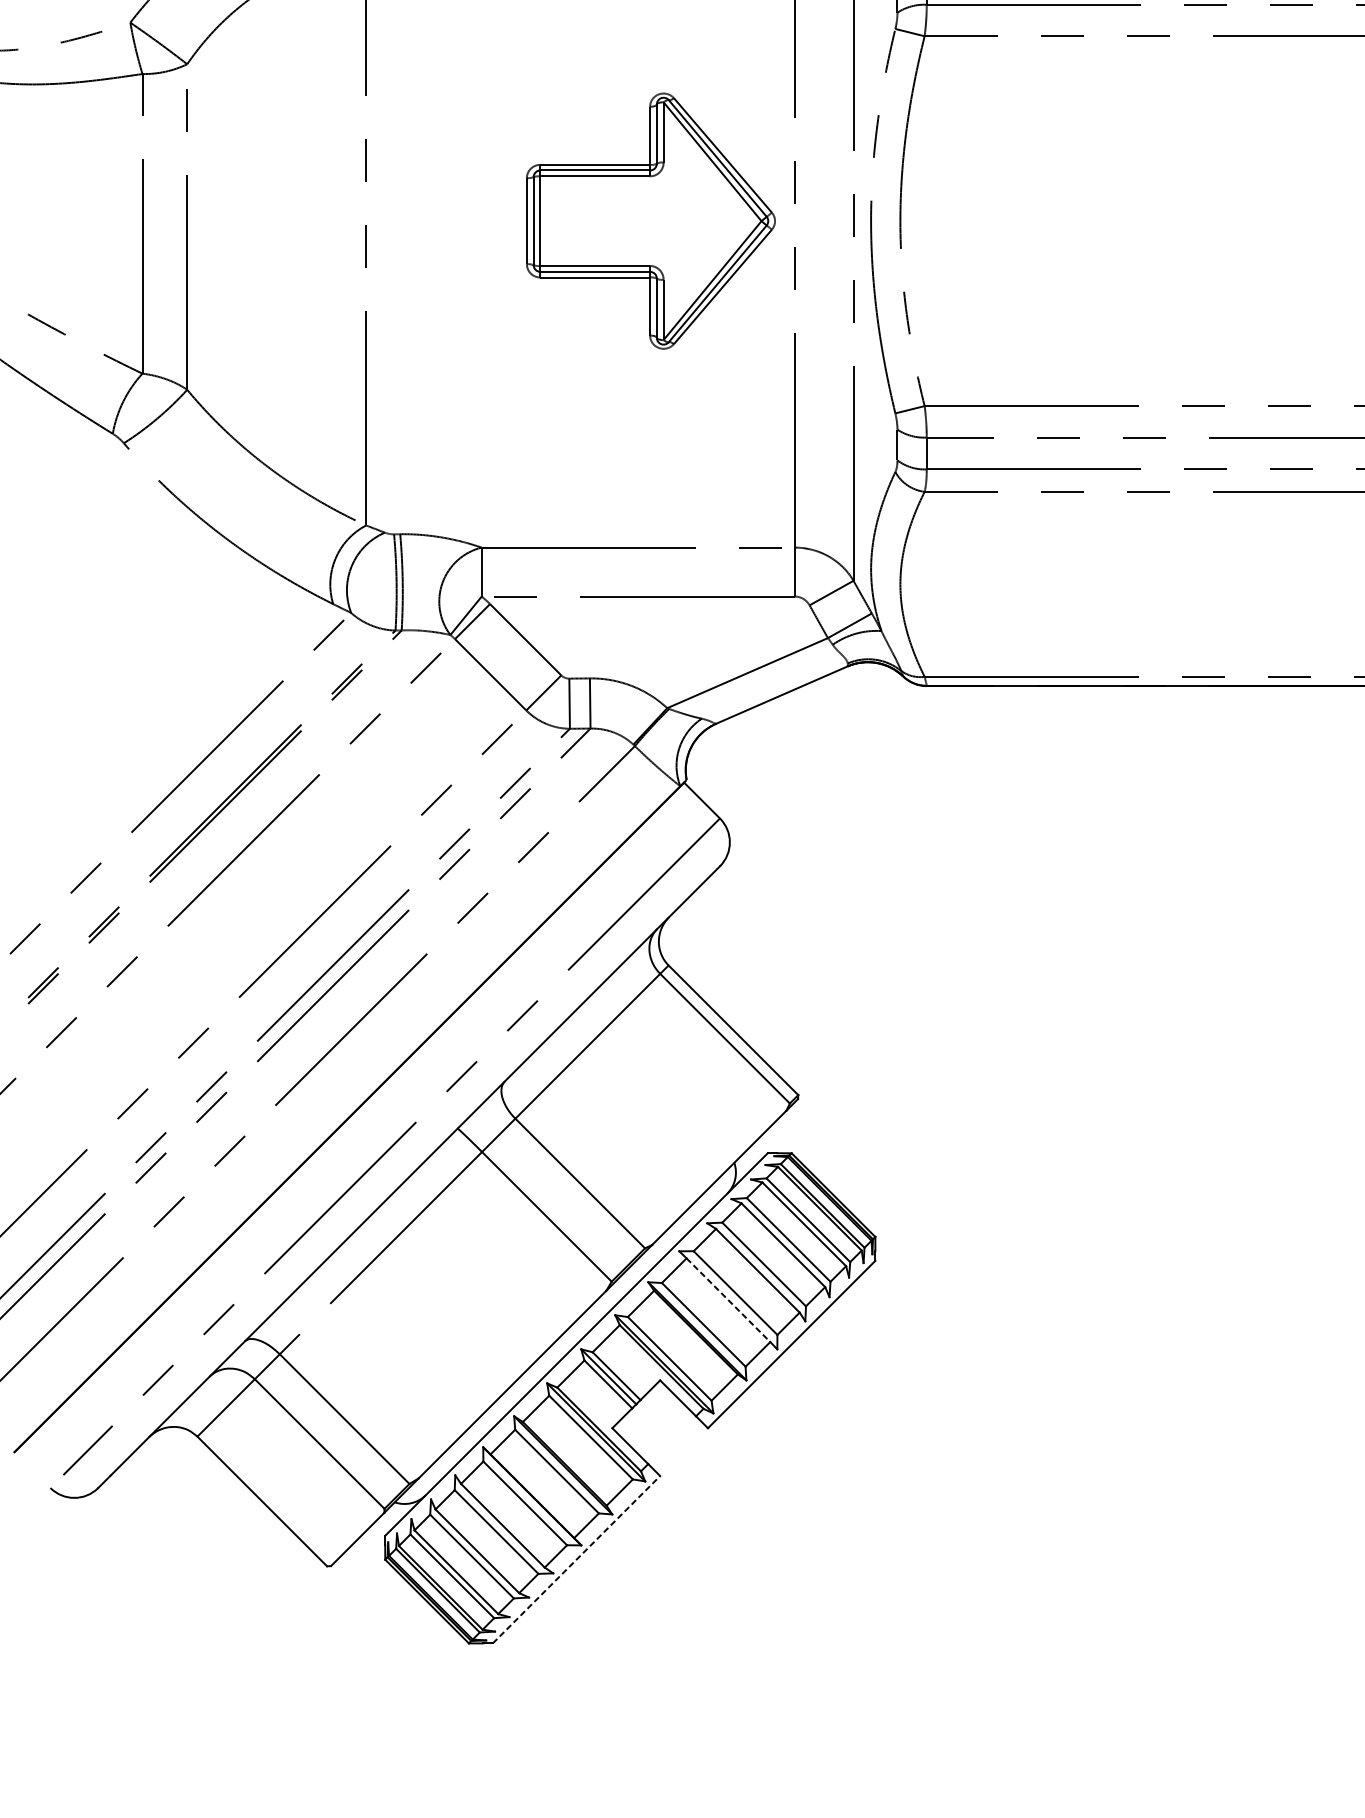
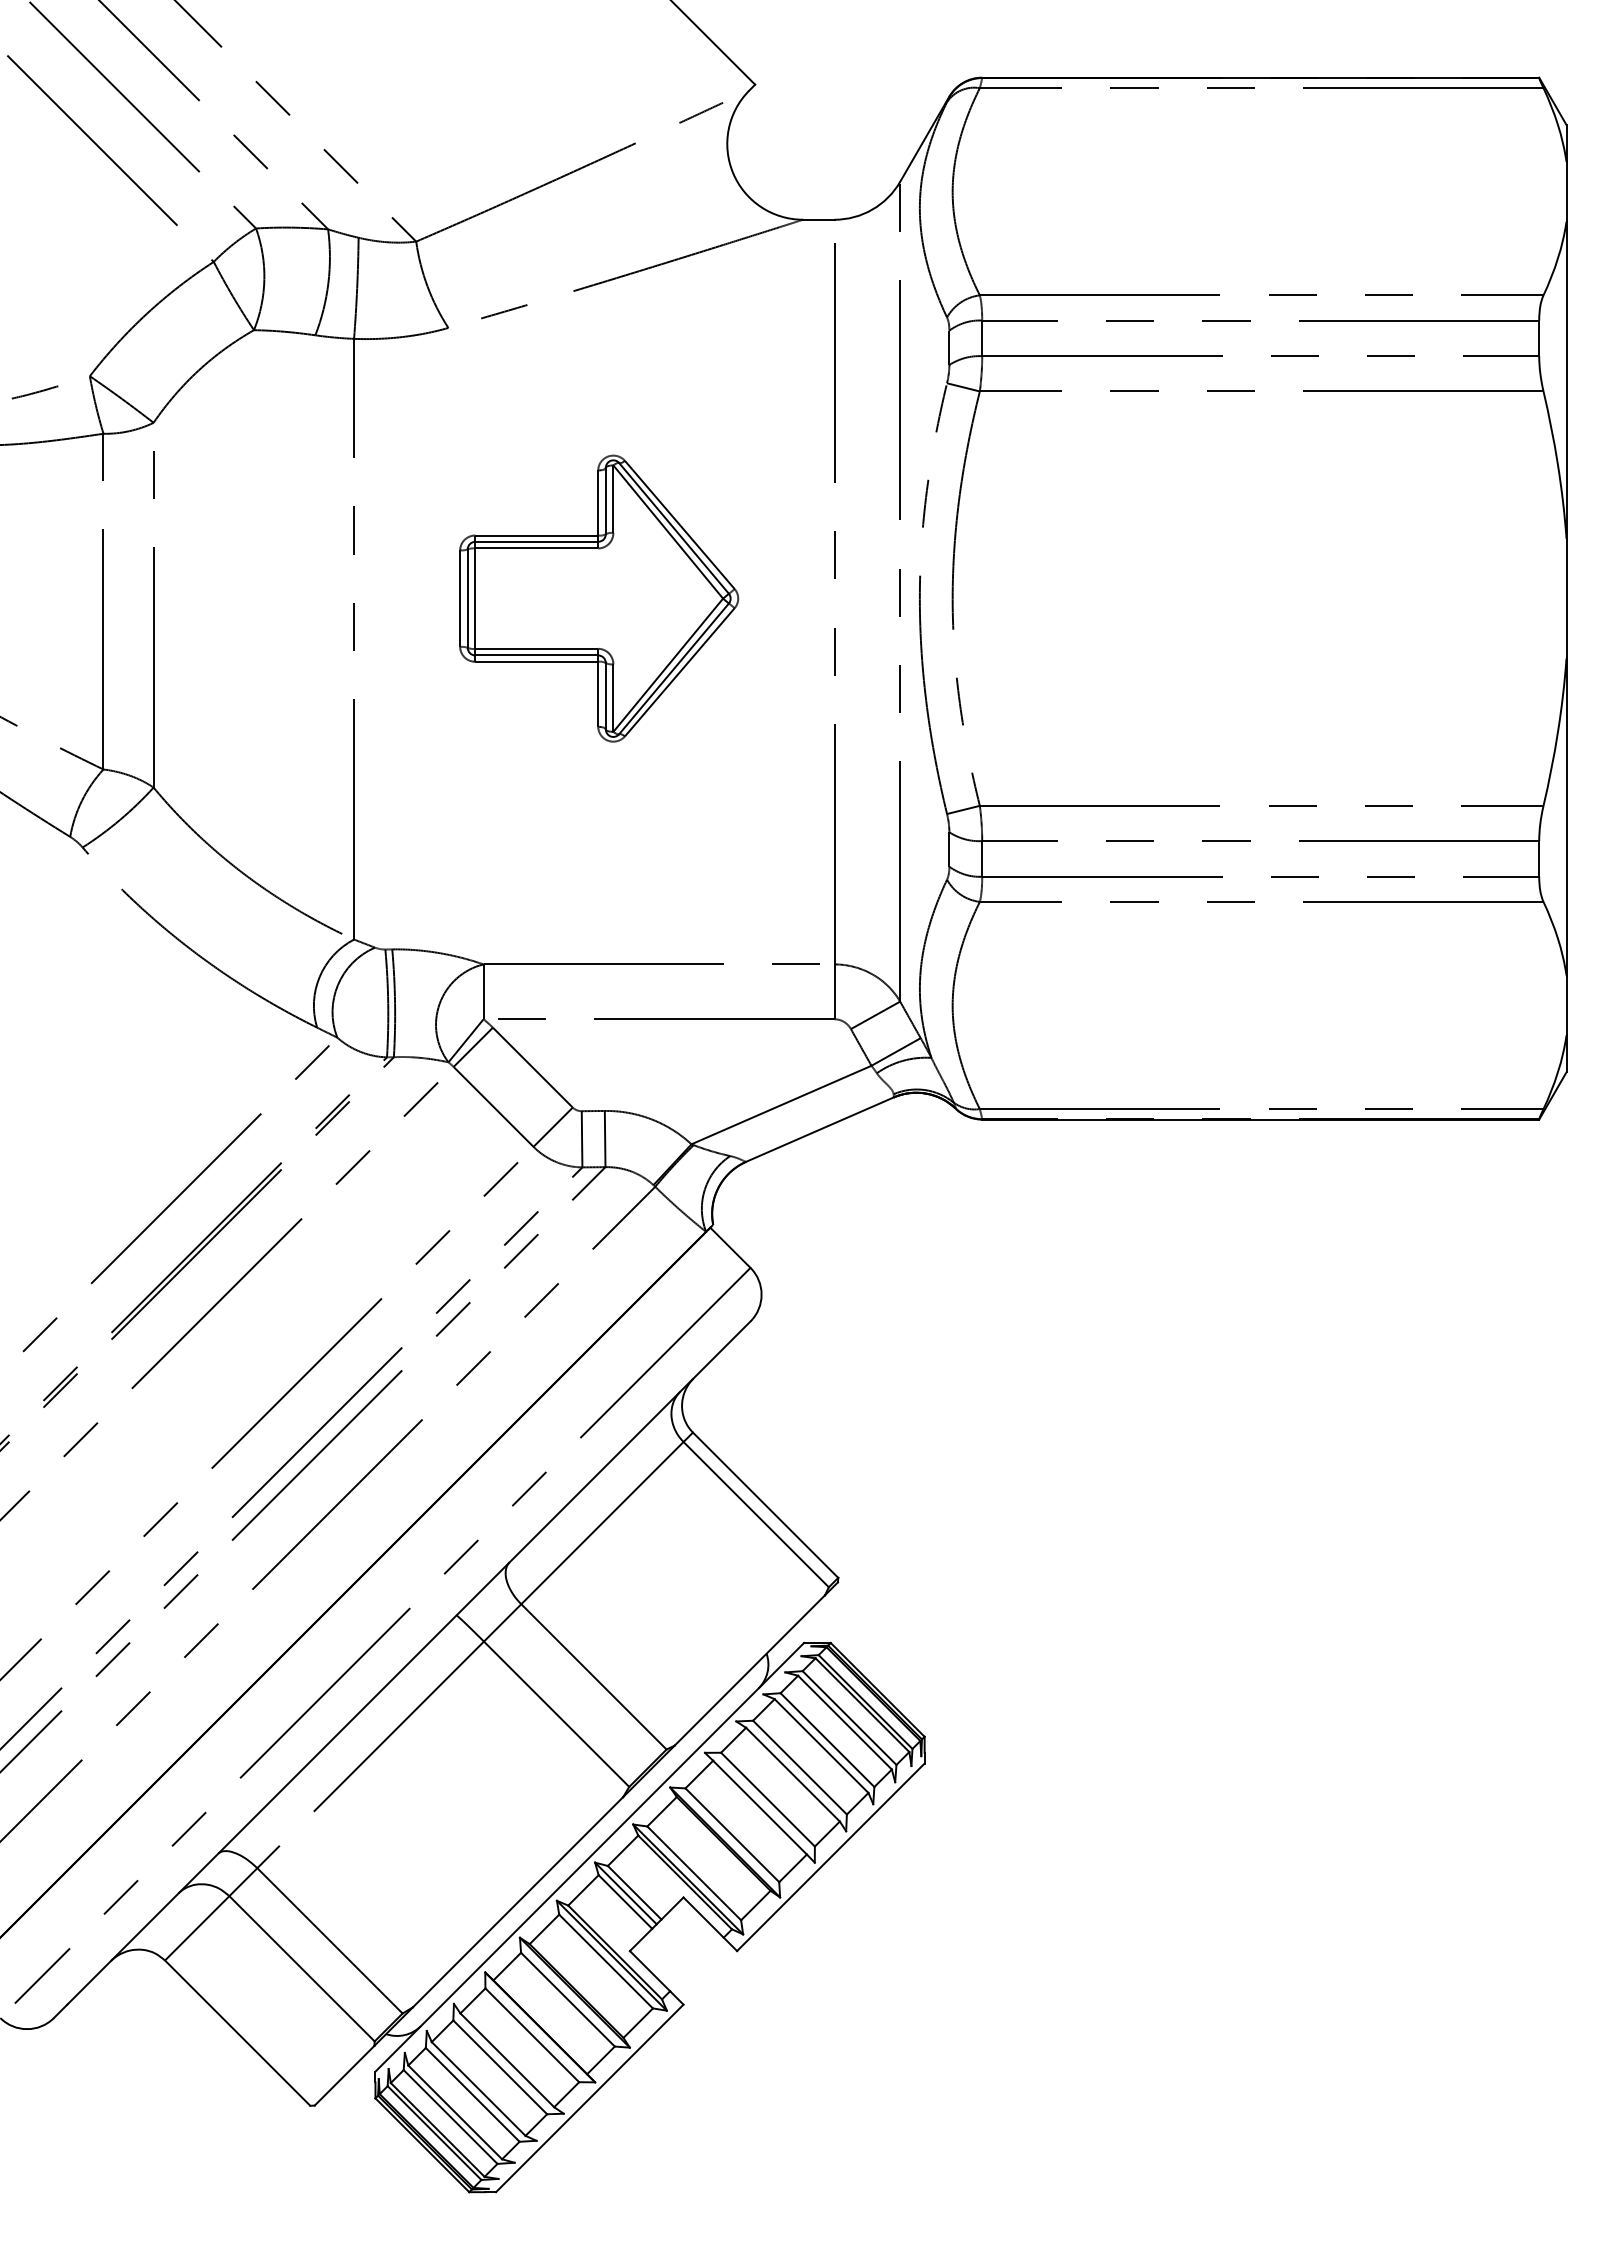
part: (651, 221) -> (599, 598), moved
line: (728, 1300) -> (760, 1808), dashed -> solid
line: (576, 1559) -> (589, 2098), dashed -> solid

